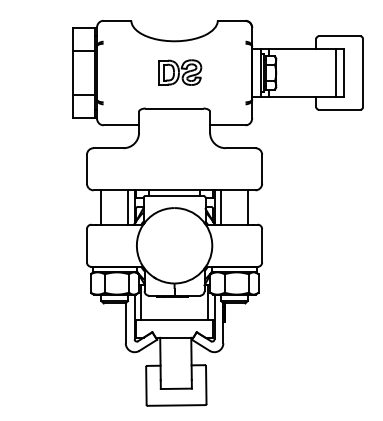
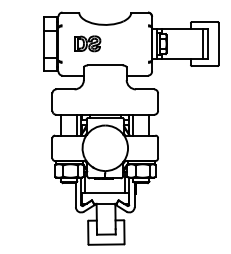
part: (179, 72) -> (87, 43), moved

